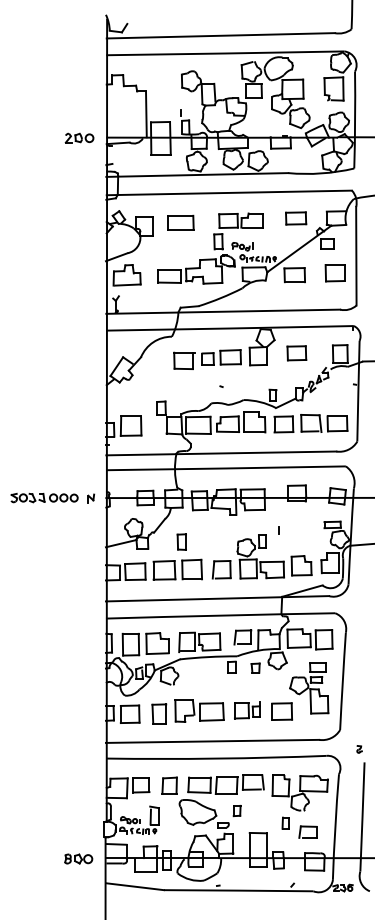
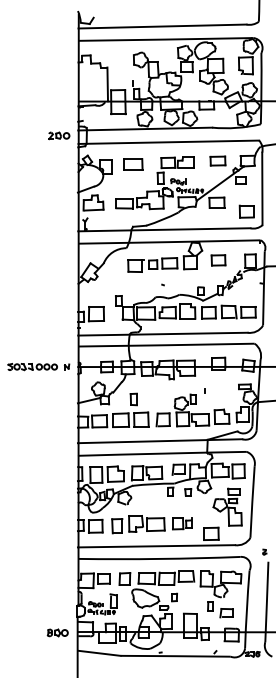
part: (79, 137) -> (59, 135), moved
part: (334, 273) -> (246, 211), moved
part: (281, 711) -> (210, 533), moved

